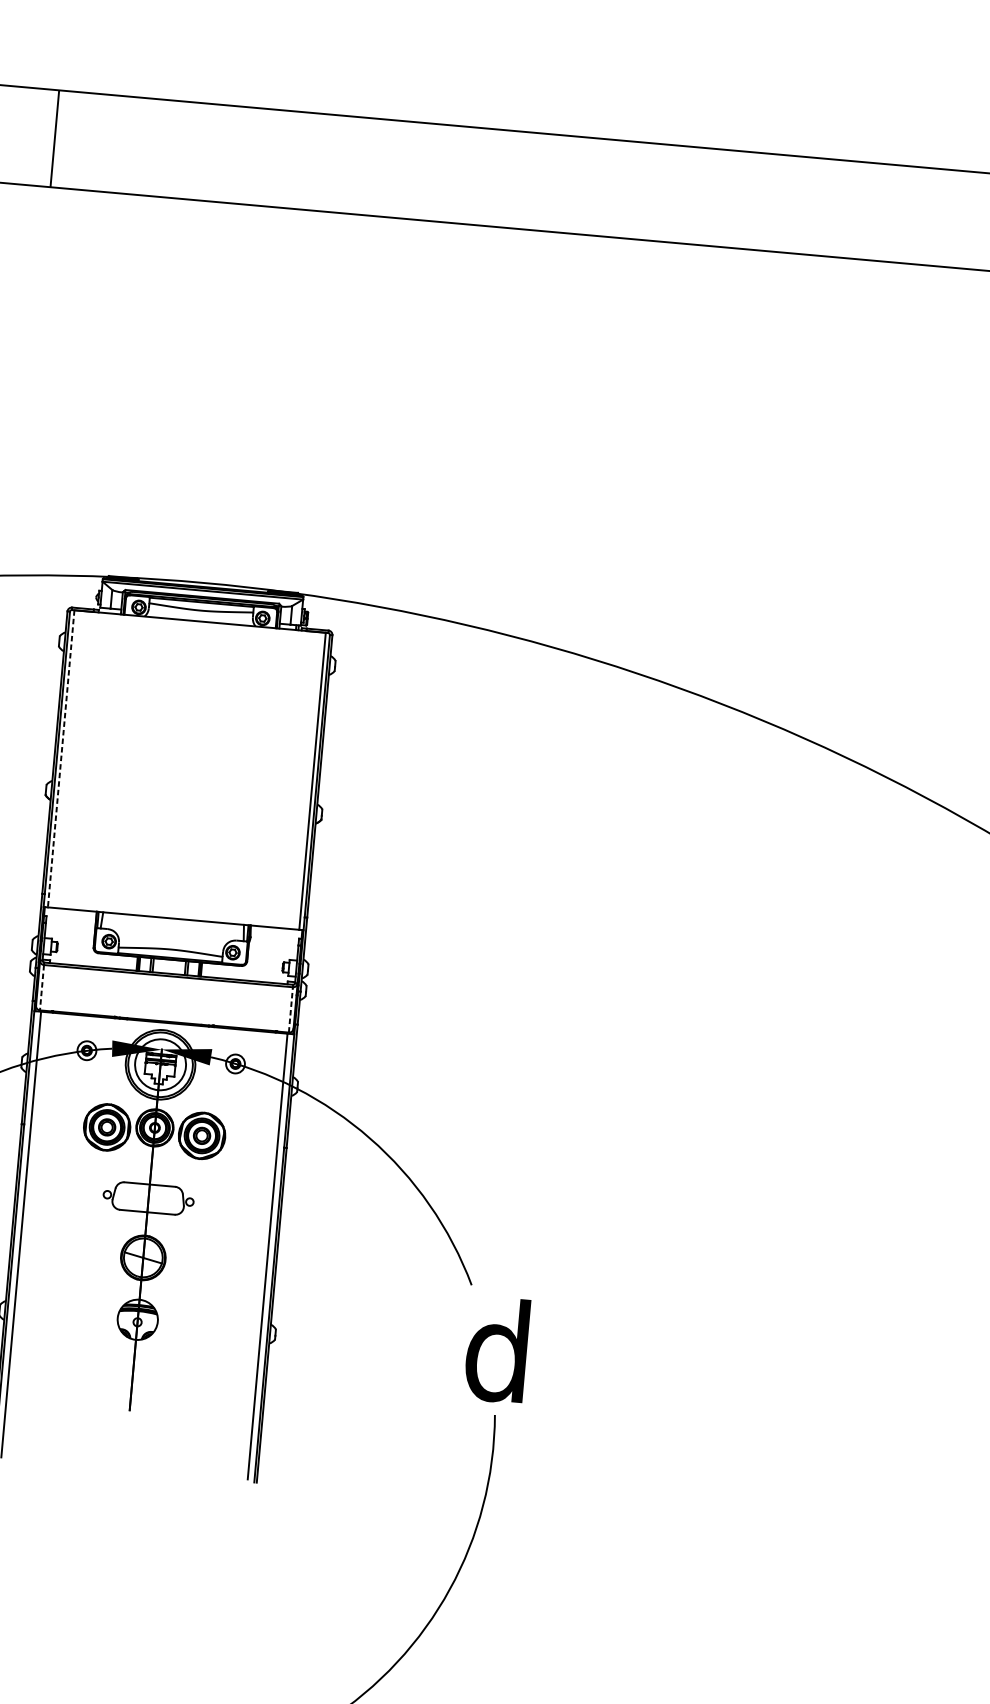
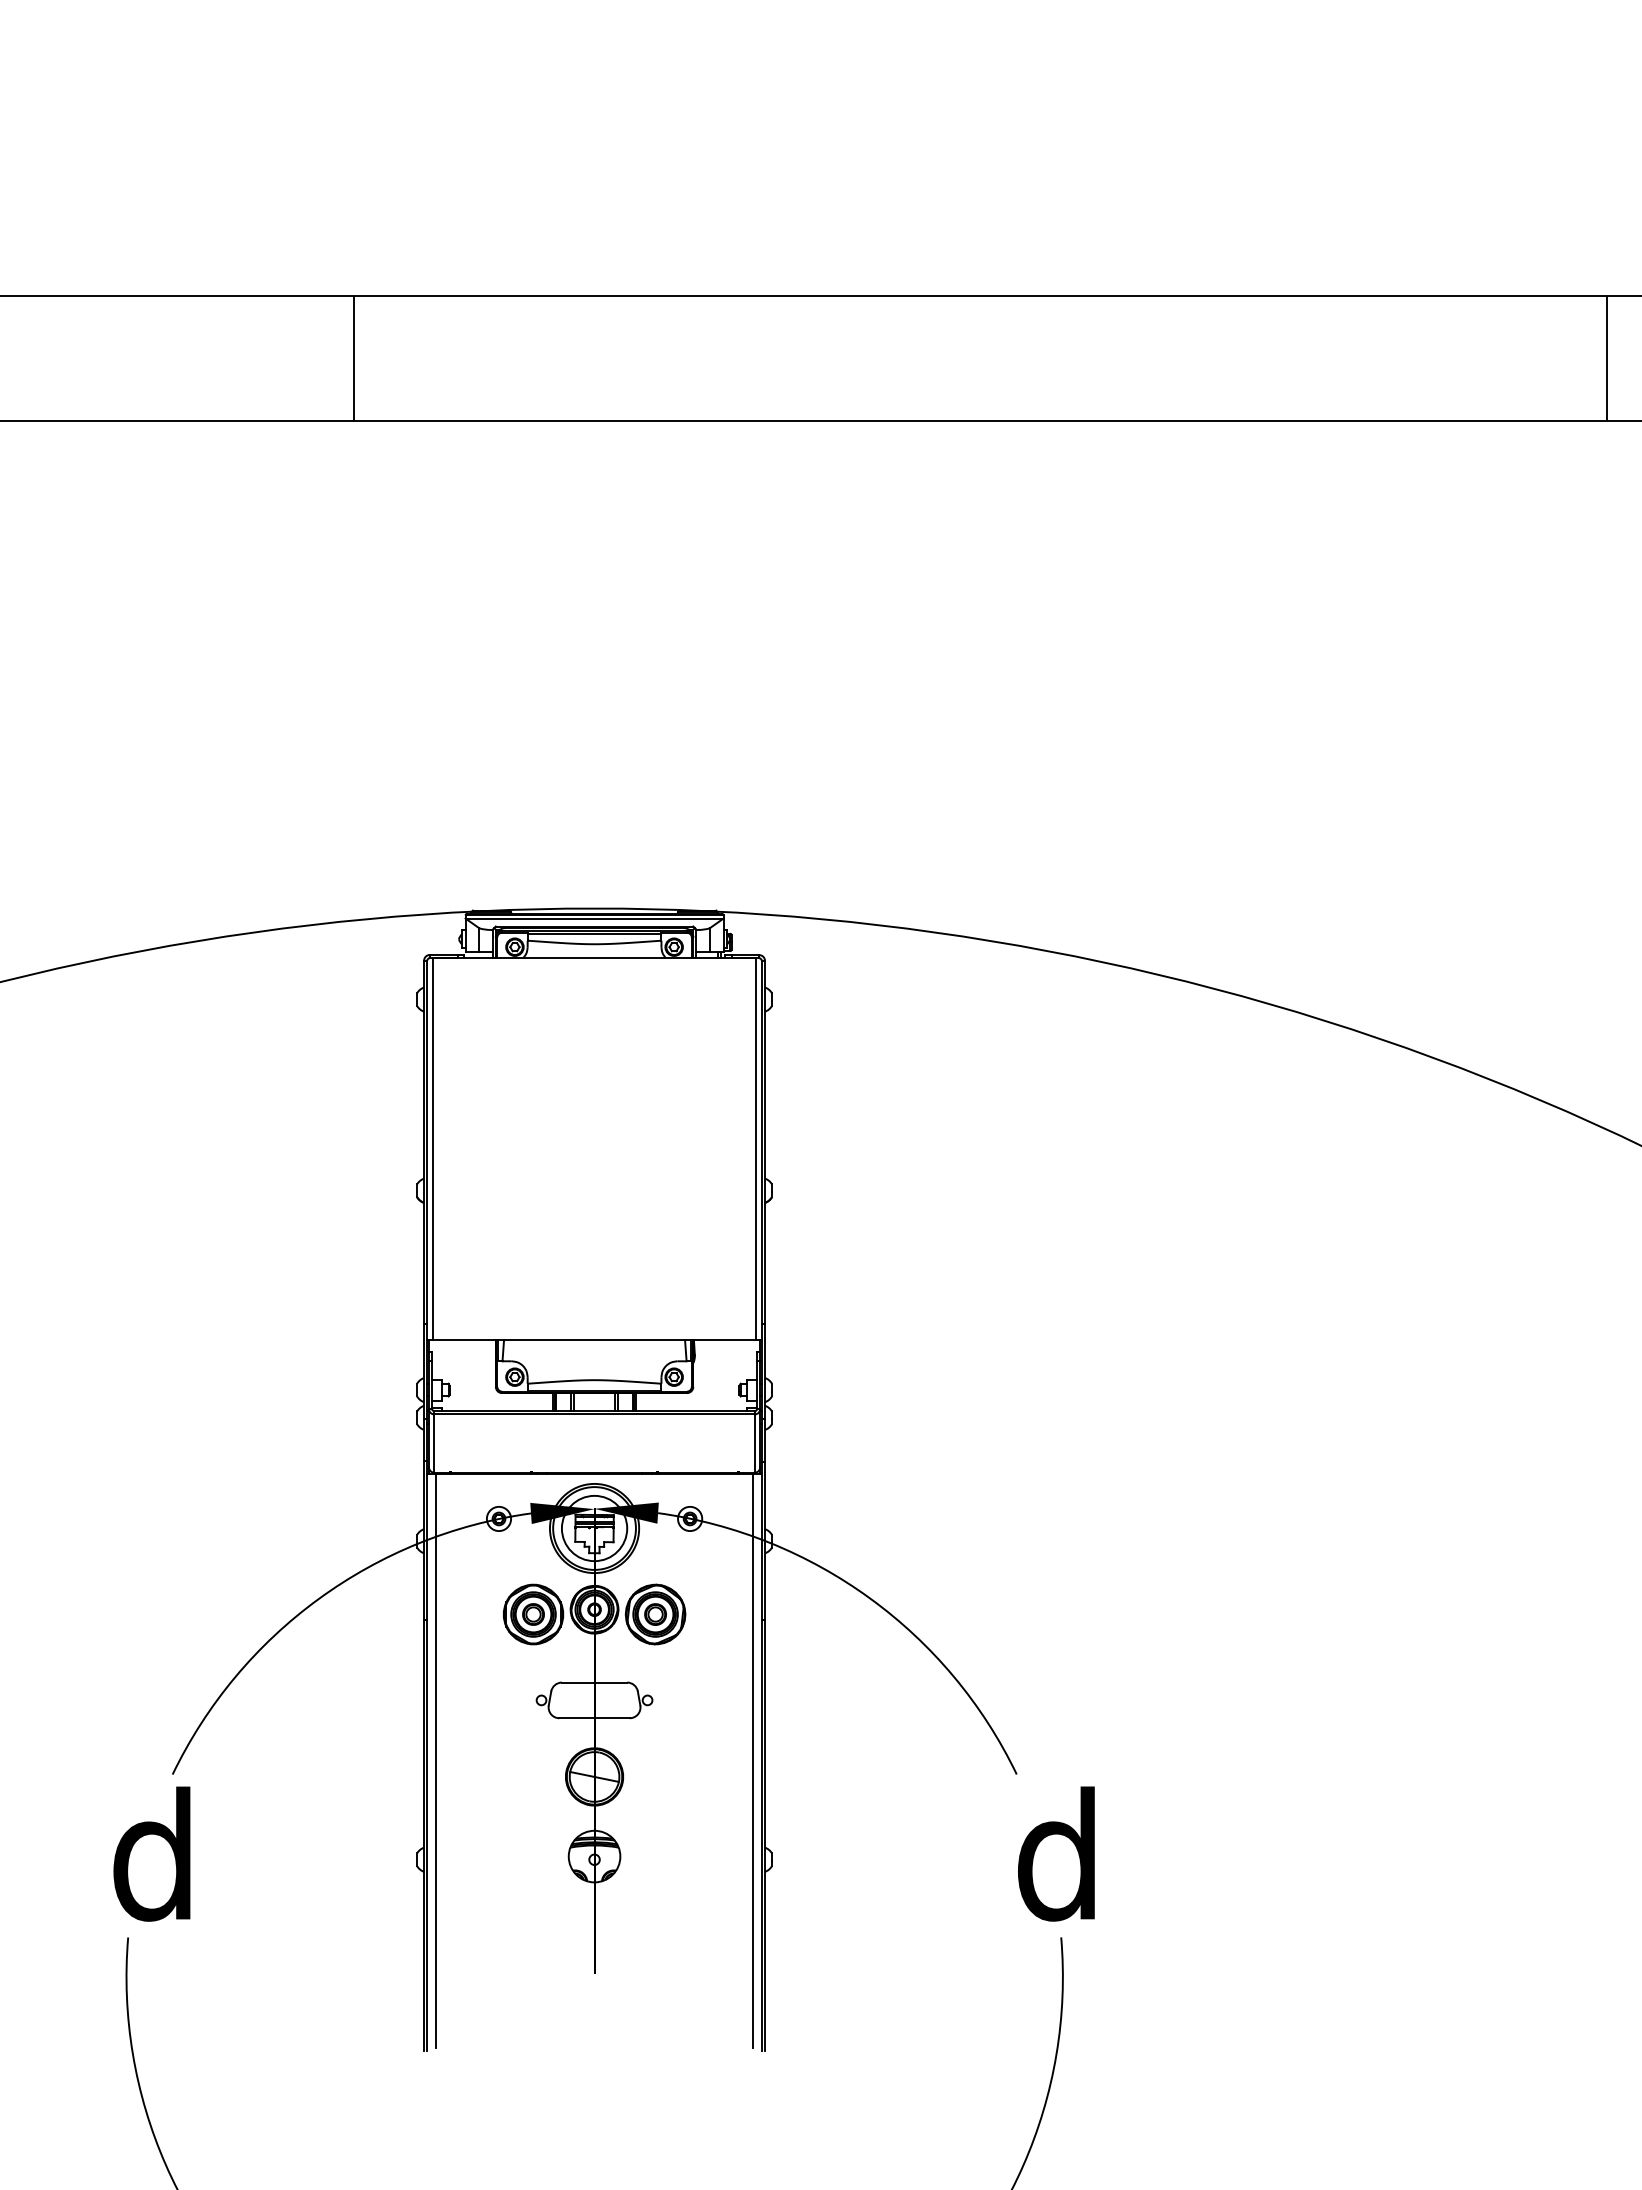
line: (60, 758) -> (432, 1149), dashed -> solid
line: (41, 988) -> (434, 1444), dashed -> solid
line: (290, 1009) -> (754, 1443), dashed -> solid

